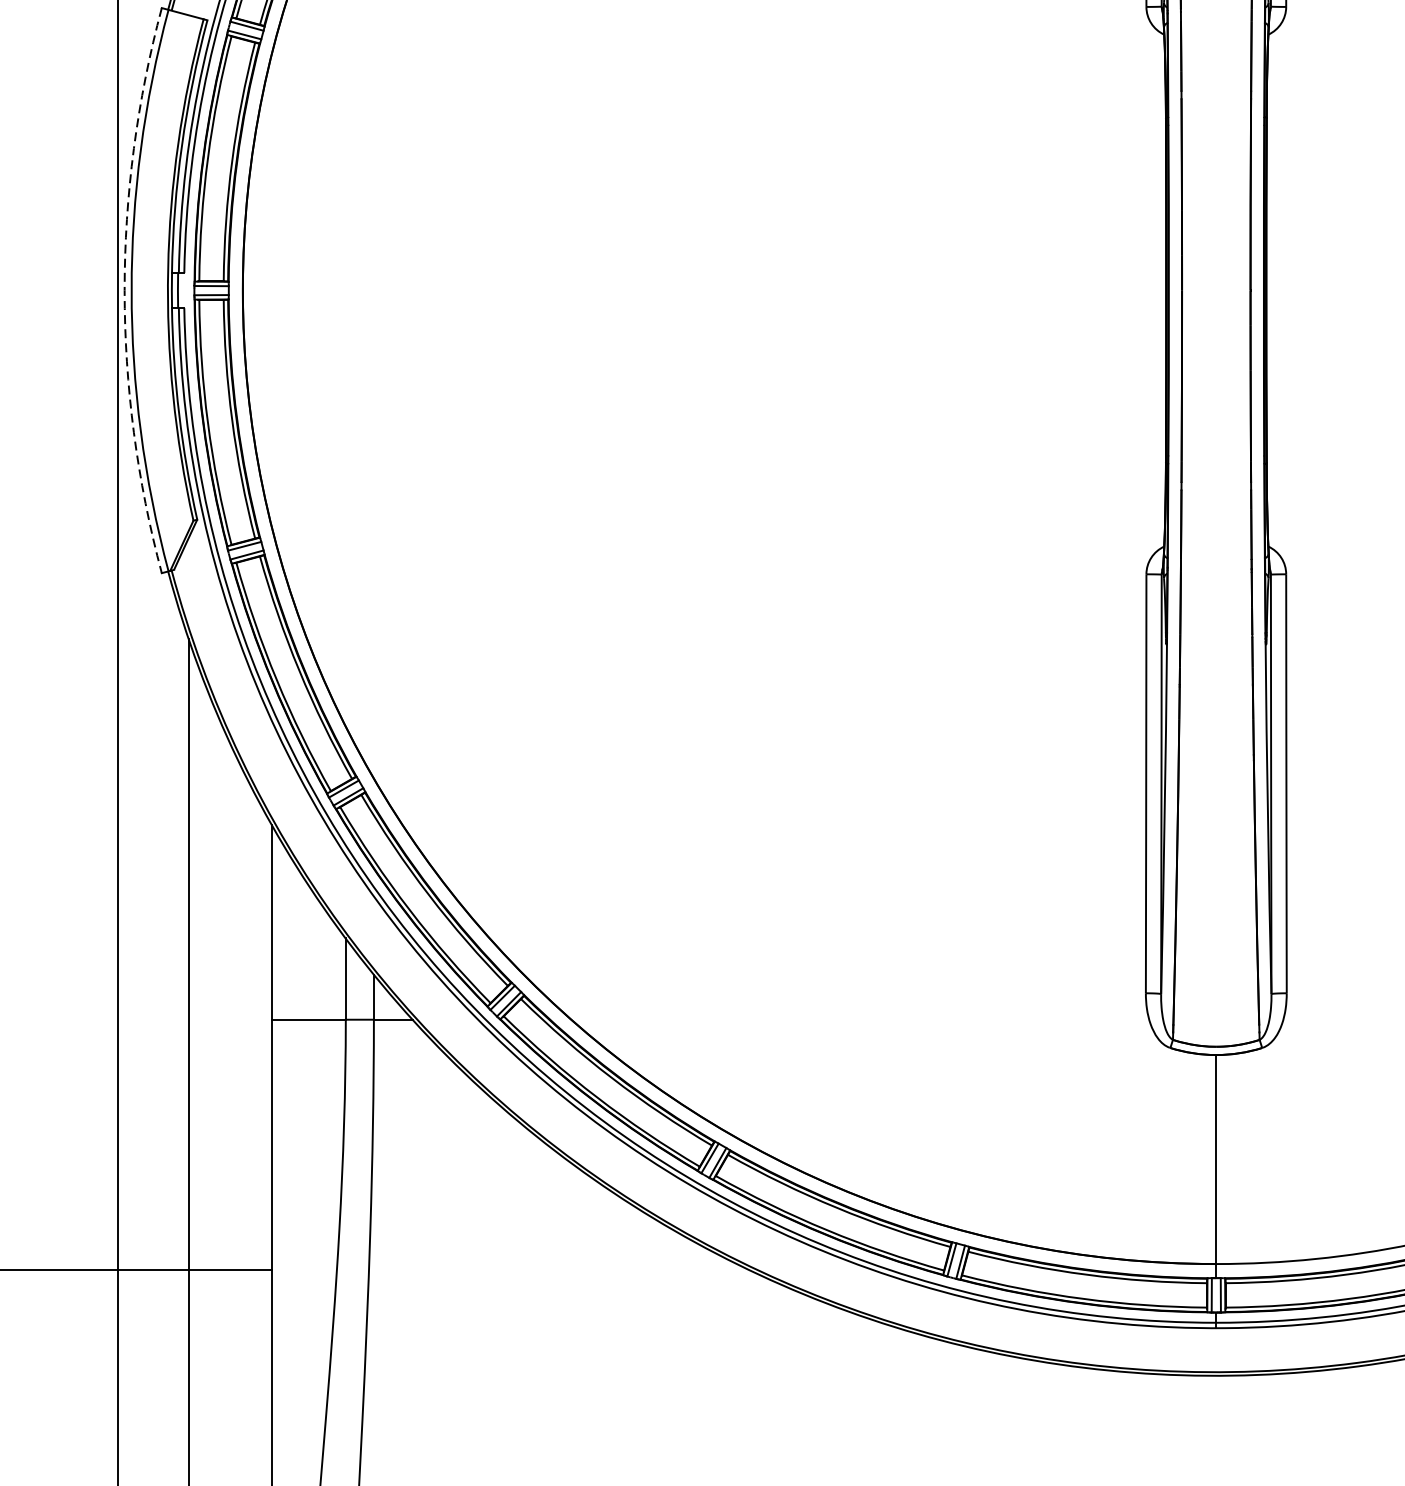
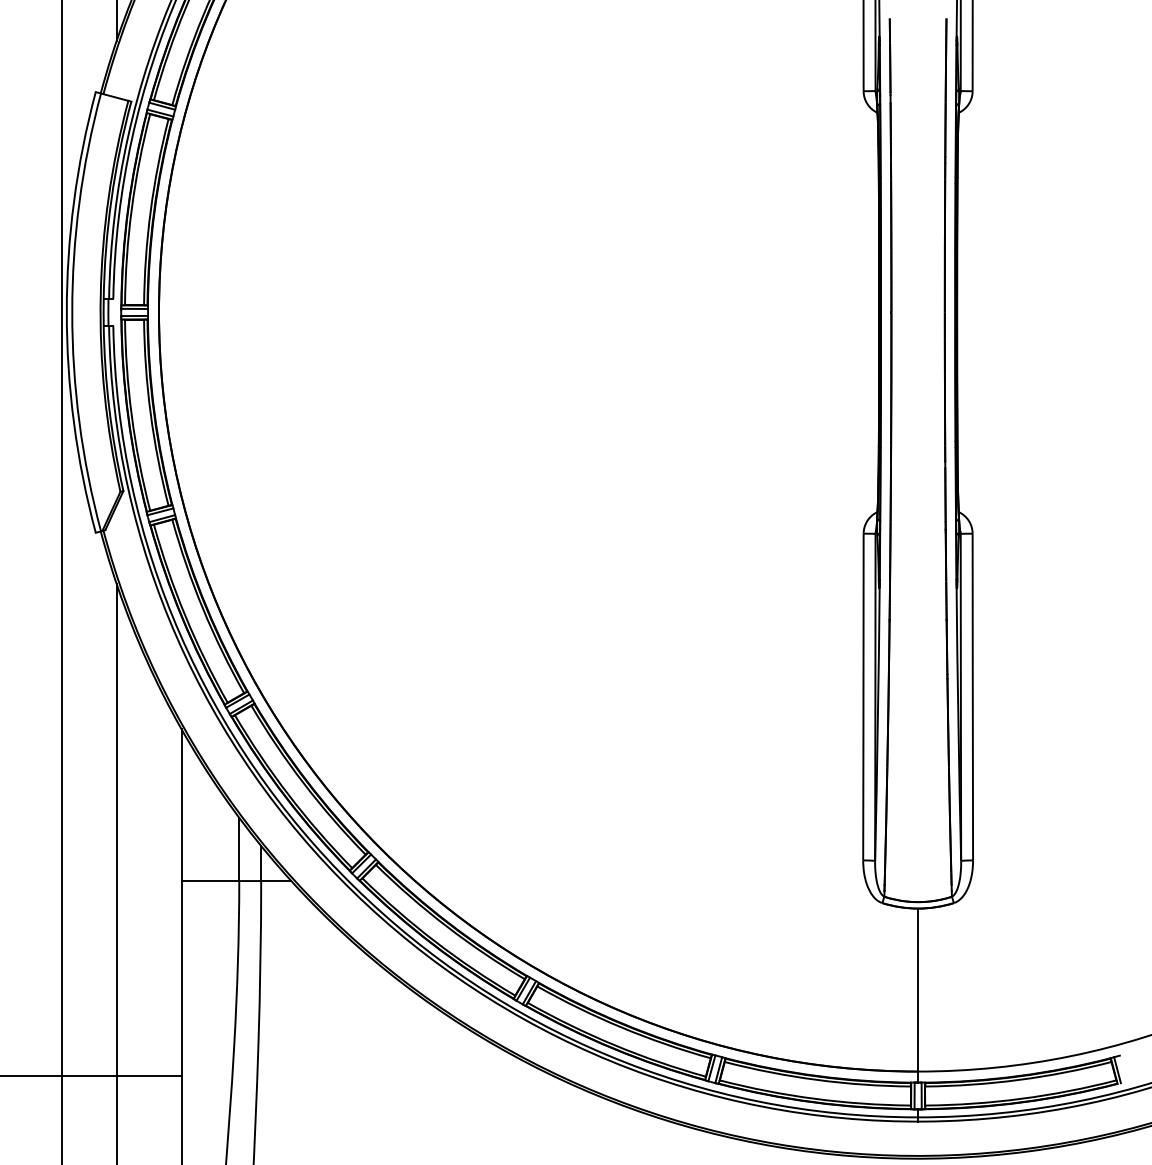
arc: (124, 290) -> (66, 312), dashed -> solid

